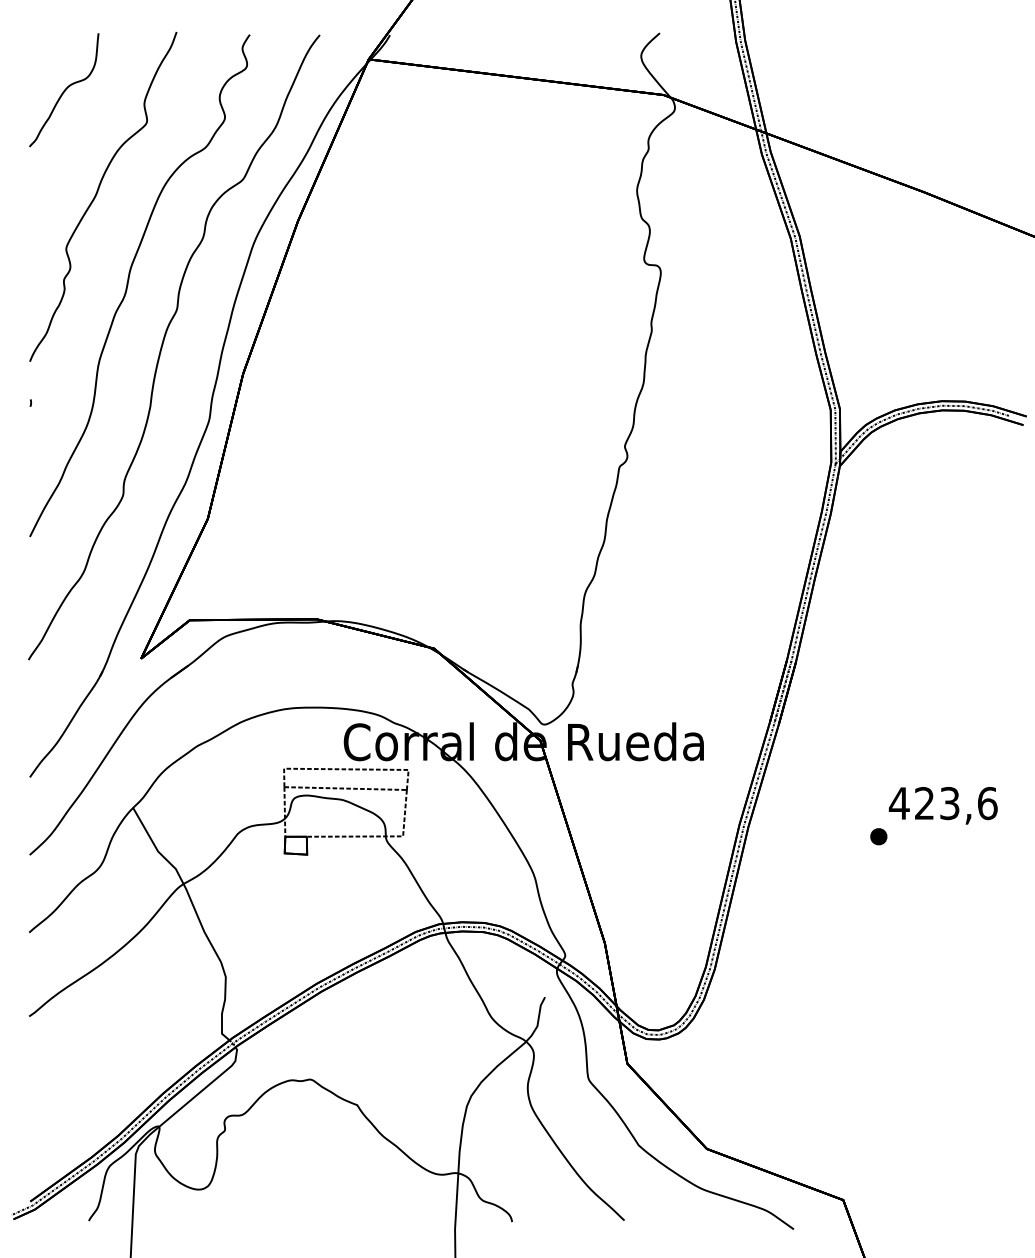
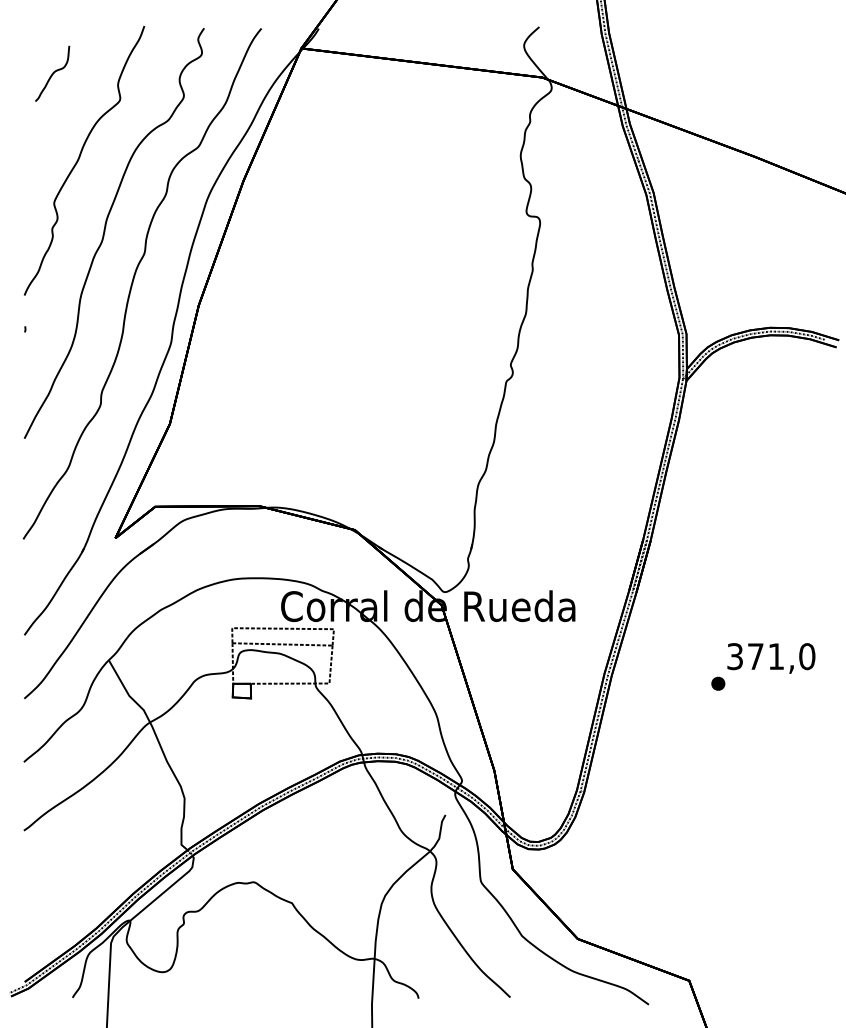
part: (64, 90) -> (52, 73), size x0.6
text: (942, 803) -> (770, 656), 423,6 -> 371,0

